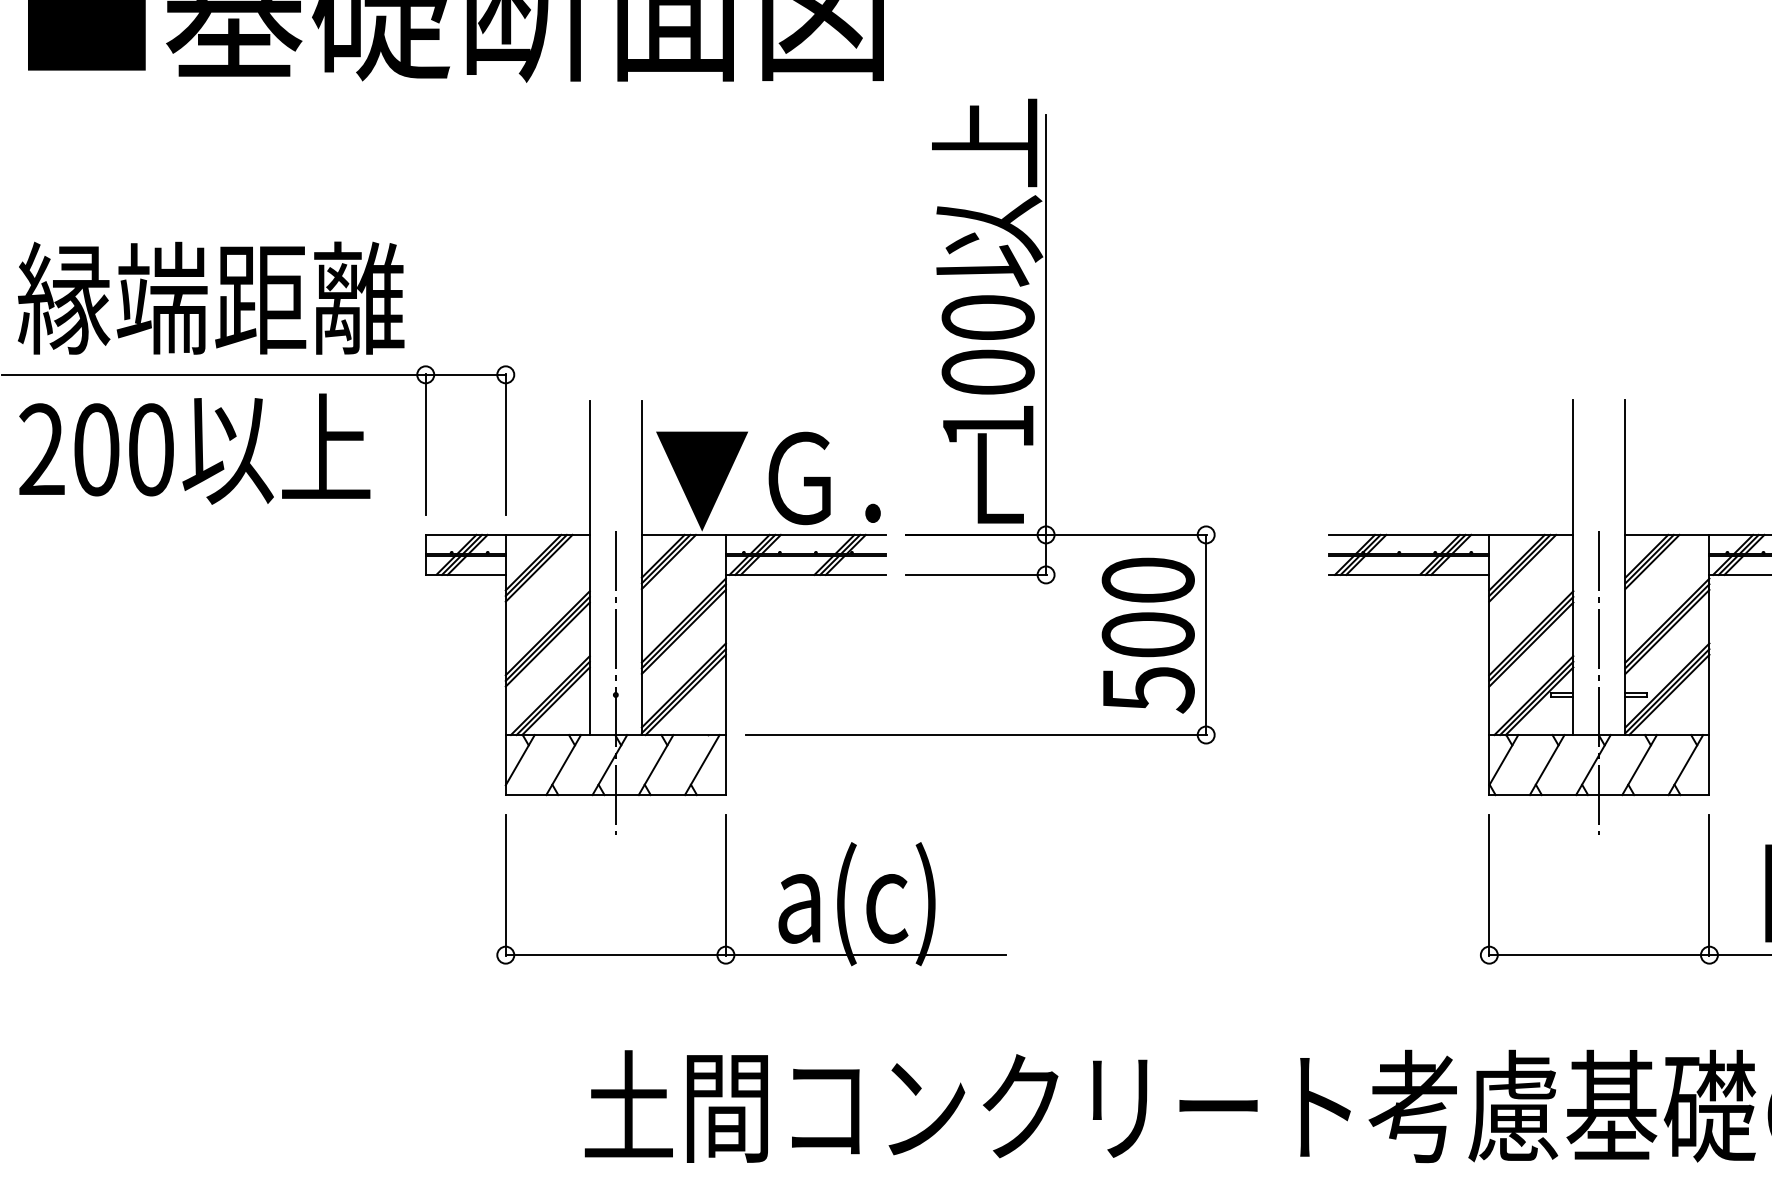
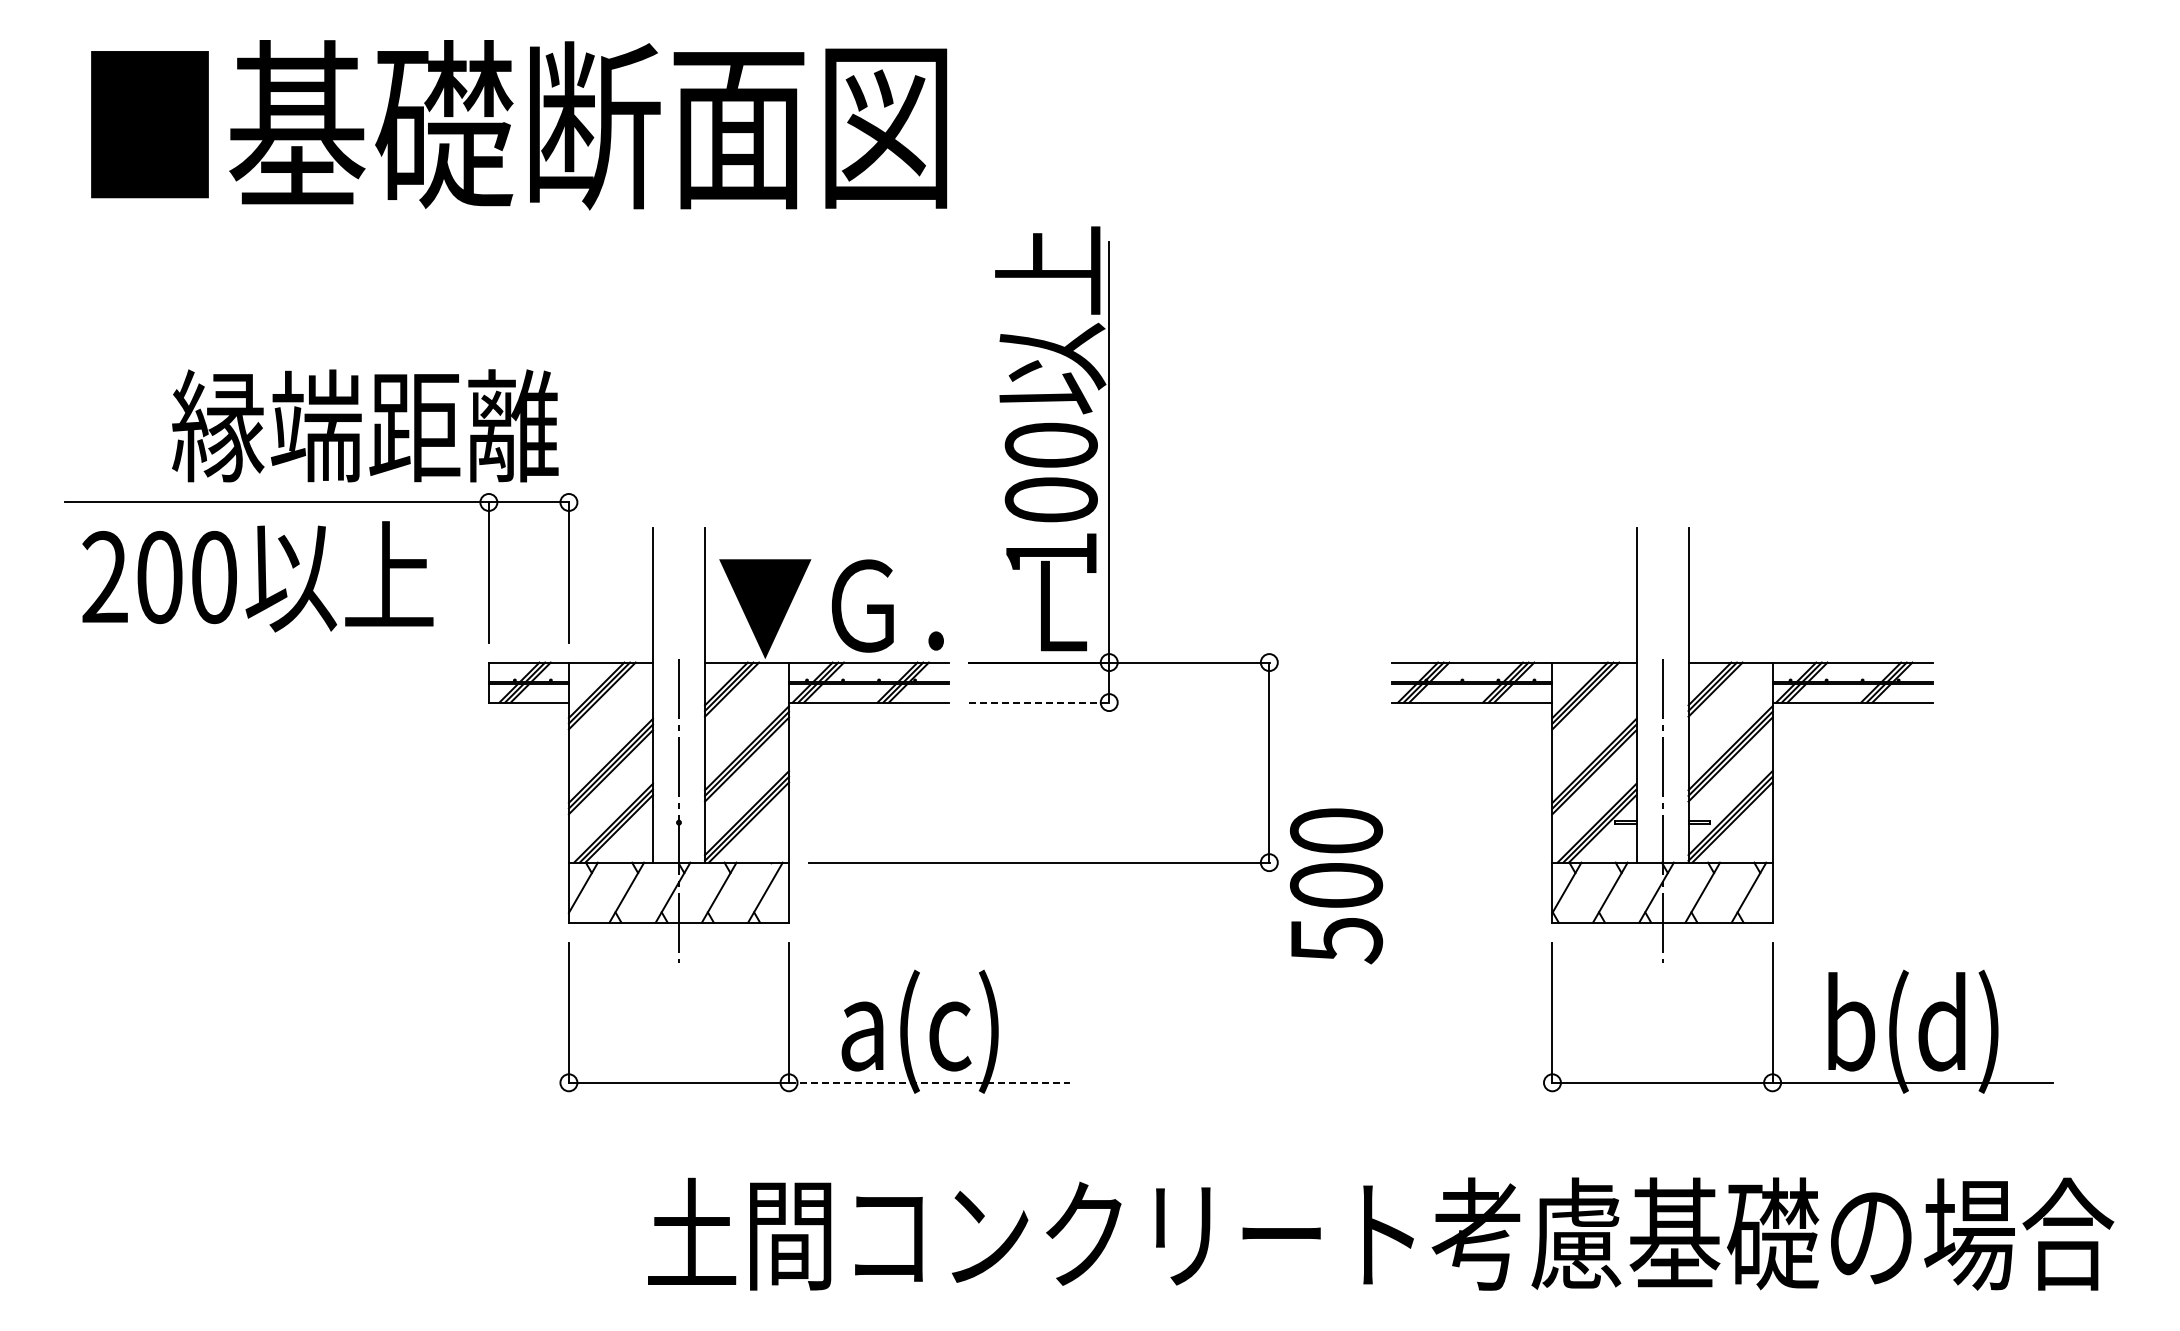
text: (211, 297) -> (365, 425), moved
line: (976, 574) -> (1039, 702), solid -> dashed
text: (1148, 635) -> (1336, 886), moved
line: (866, 954) -> (929, 1082), solid -> dashed

